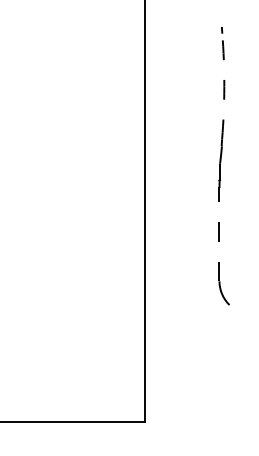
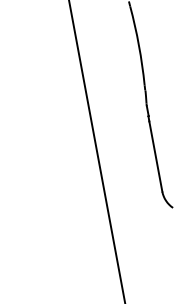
arc: (224, 86) -> (139, 45), dashed -> solid
line: (219, 233) -> (155, 155), dashed -> solid

